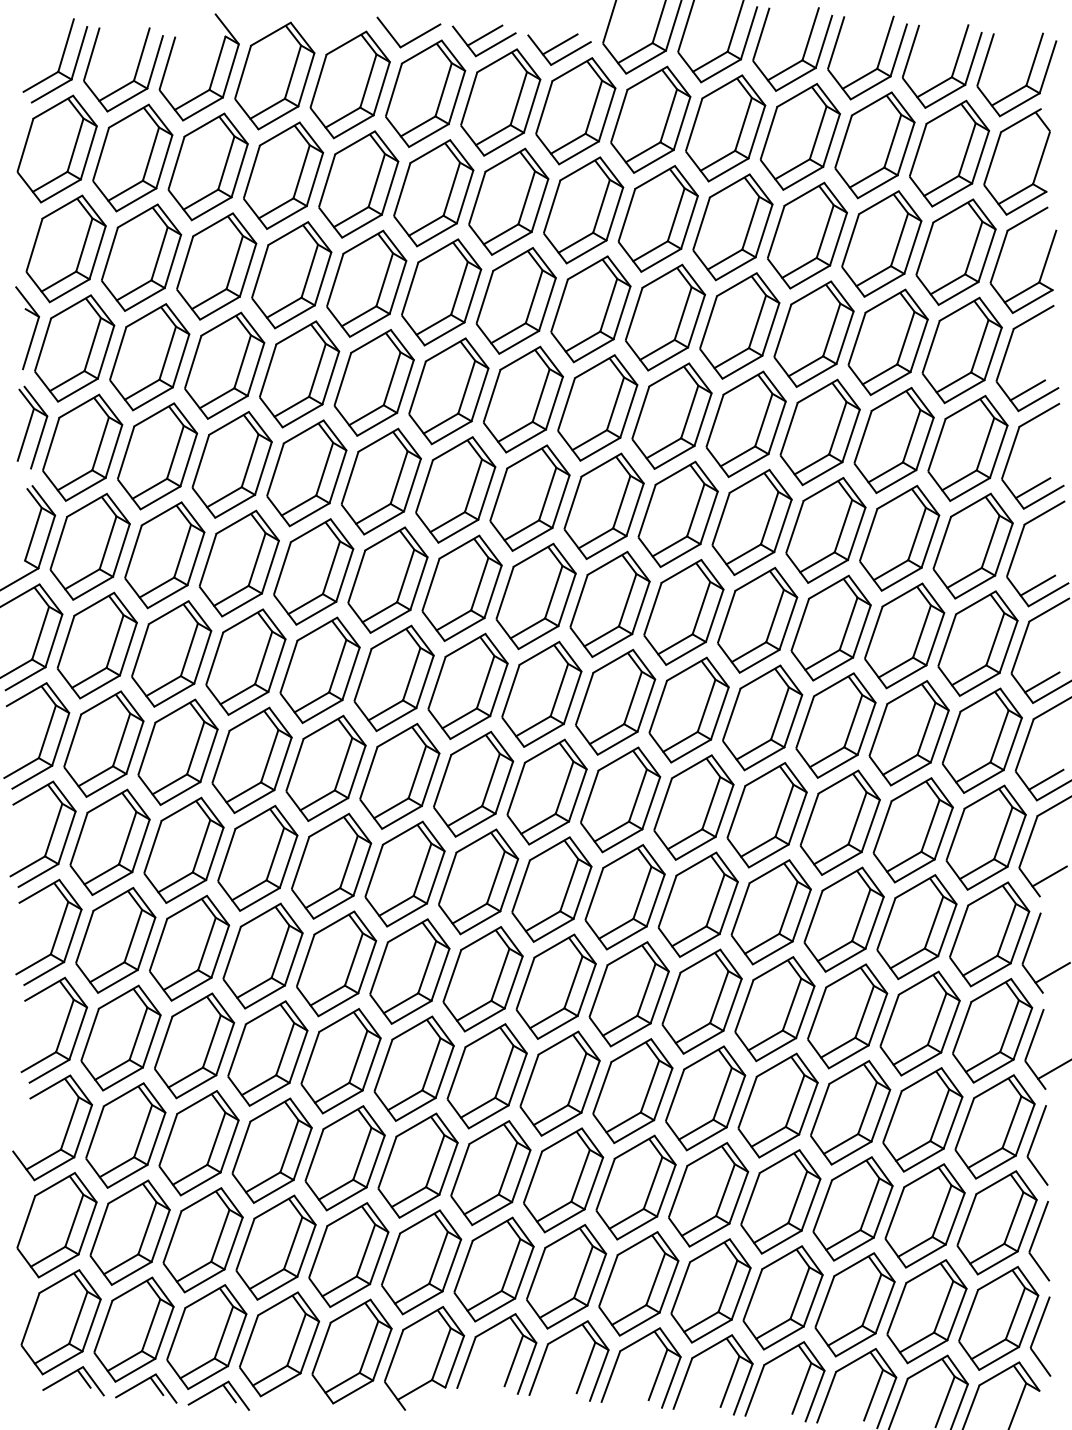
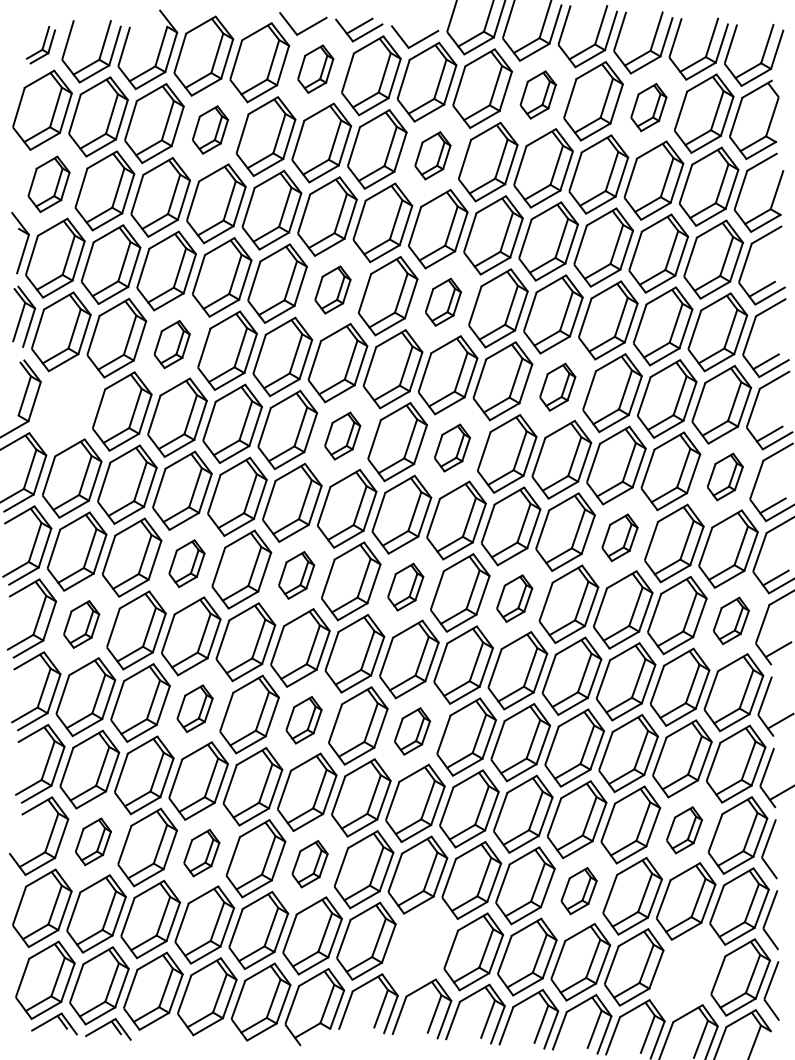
line: (559, 44) -> (414, 32), removed
part: (55, 60) -> (41, 44), size x0.6
part: (425, 93) -> (315, 69), size x0.6
part: (725, 128) -> (538, 95), size x0.6
part: (874, 145) -> (648, 107), size x0.6
part: (283, 175) -> (210, 129), size x0.6
part: (583, 210) -> (432, 155), size x0.6
part: (65, 248) -> (48, 184), size x0.7
part: (448, 391) -> (332, 290), size x0.6
part: (597, 407) -> (443, 301), size x0.6
part: (231, 464) -> (171, 344), size x0.6
part: (751, 522) -> (557, 387), size x0.6
part: (89, 546) -> (66, 405), removed
part: (461, 588) -> (342, 436), size x0.6
part: (609, 604) -> (452, 448), size x0.6
part: (977, 643) -> (724, 476), size x0.6
part: (835, 725) -> (619, 537), size x0.6
part: (251, 760) -> (186, 563), size x0.6
part: (399, 775) -> (296, 574), size x0.6
part: (546, 791) -> (405, 586), size x0.6
part: (693, 807) -> (514, 598), size x0.6
part: (985, 837) -> (730, 620), size x0.6
part: (109, 842) -> (81, 624), size x0.6
part: (262, 955) -> (194, 708), size x0.6
part: (409, 971) -> (303, 720), size x0.6
part: (555, 986) -> (411, 731), size x0.6
part: (922, 1119) -> (684, 829), size x0.6
part: (125, 1135) -> (93, 841), size x0.6
part: (271, 1150) -> (201, 852), size x0.6
part: (417, 1165) -> (309, 864), size x0.6
part: (780, 1201) -> (578, 890), size x0.6
part: (566, 1276) -> (420, 946), removed
part: (926, 1311) -> (687, 972), removed
part: (218, 1395) -> (162, 1034), removed

